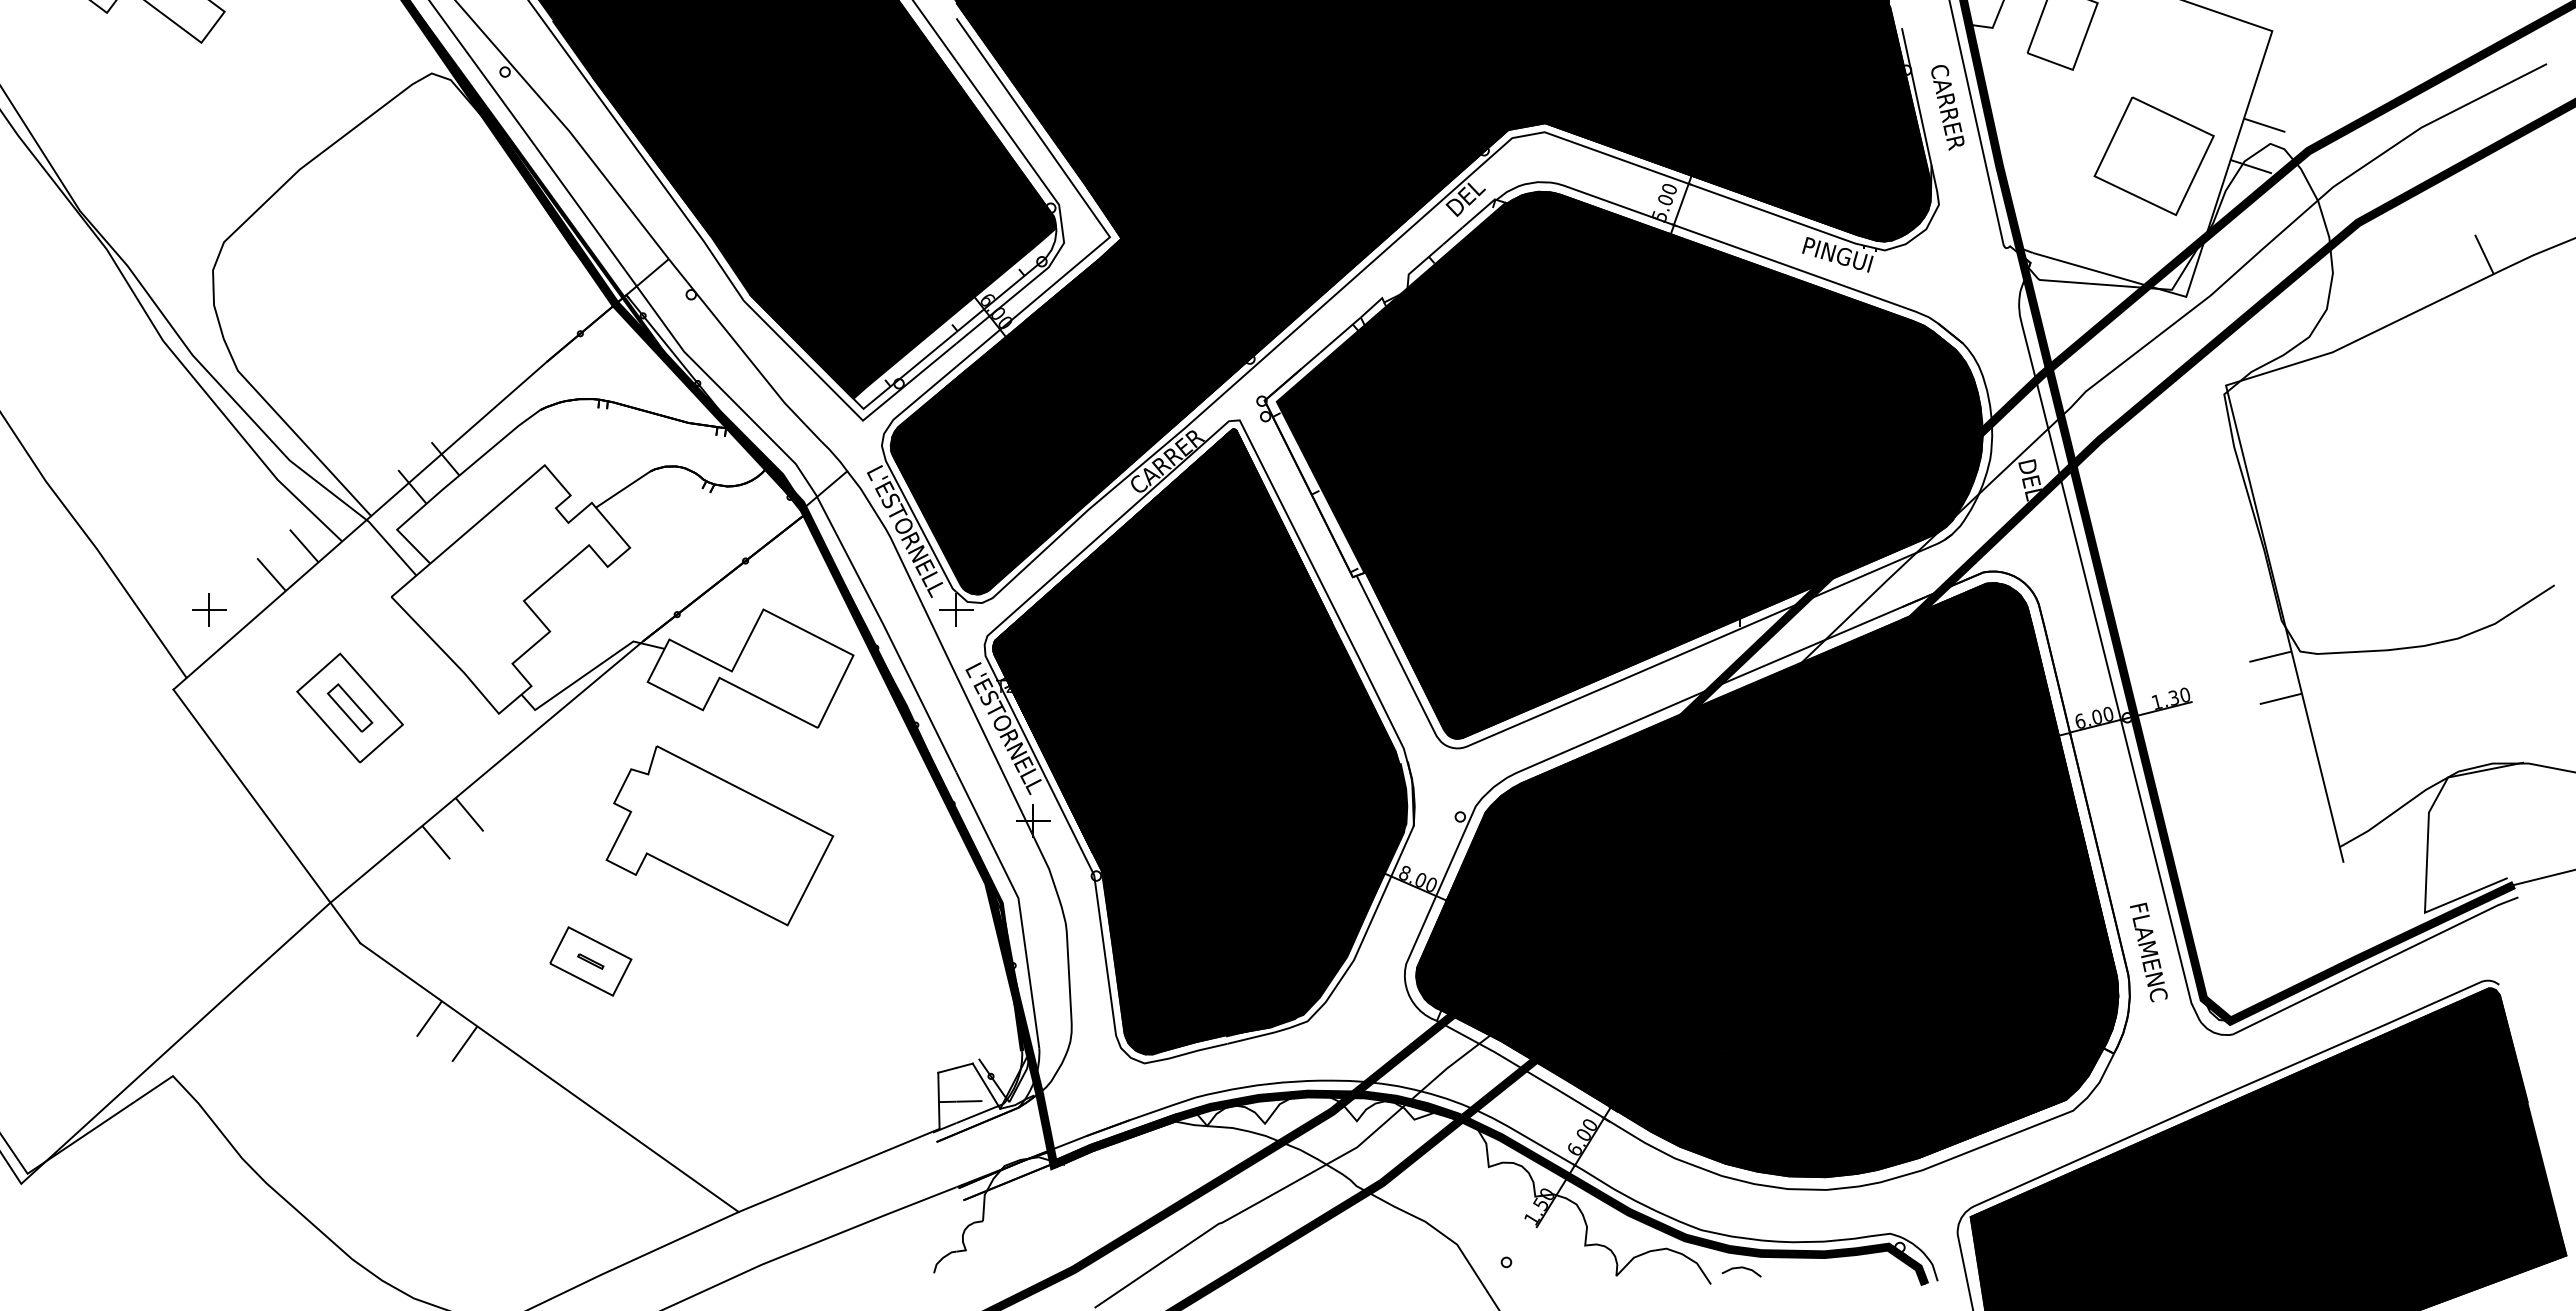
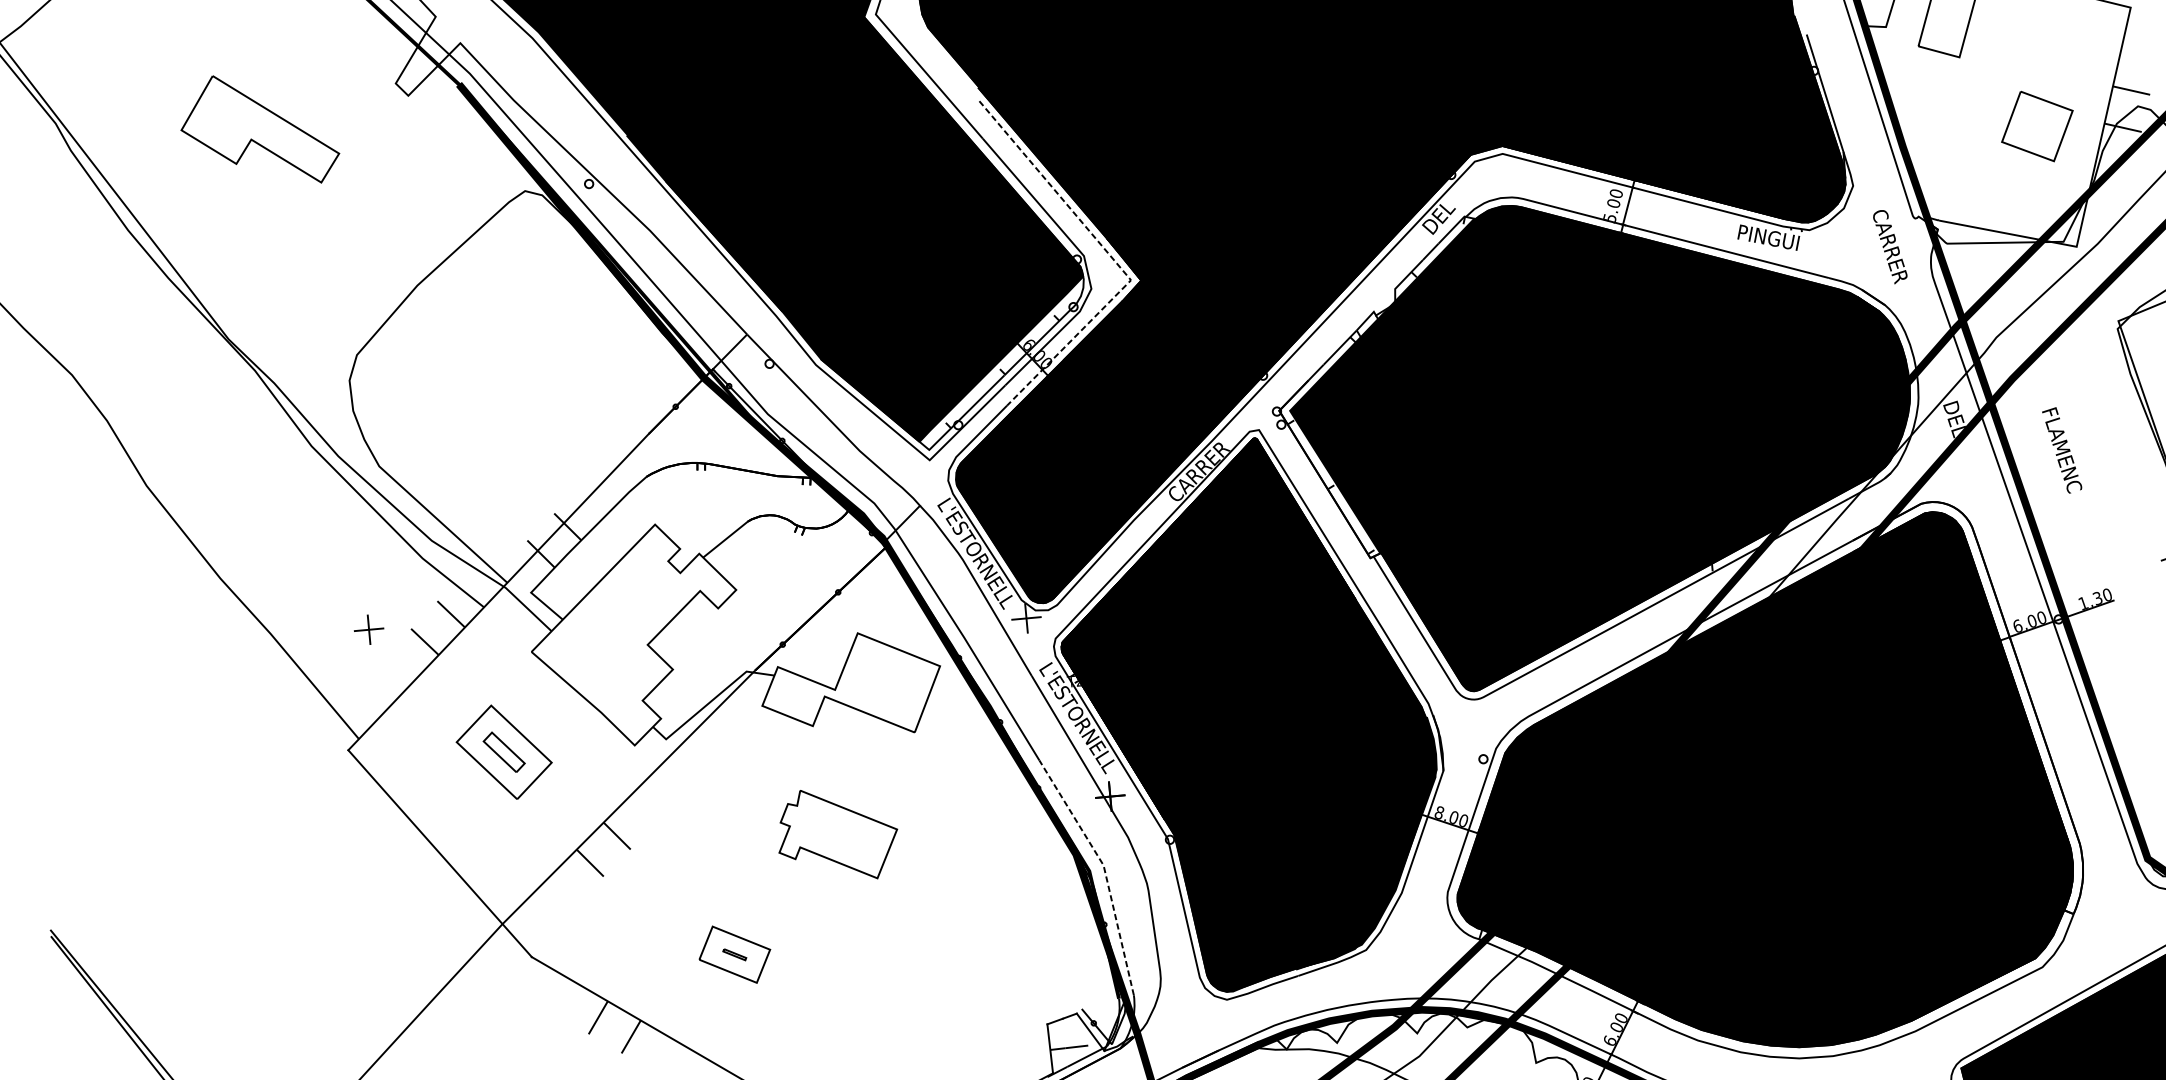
text: (1947, 107) -> (1889, 246), moved
part: (2153, 156) -> (2036, 126), size x0.7
line: (1091, 210) -> (1112, 258), solid -> dashed
part: (209, 609) -> (369, 629), moved
part: (719, 835) -> (837, 834), size x0.6
line: (1019, 903) -> (1104, 869), solid -> dashed
text: (2148, 952) -> (2061, 450), moved

